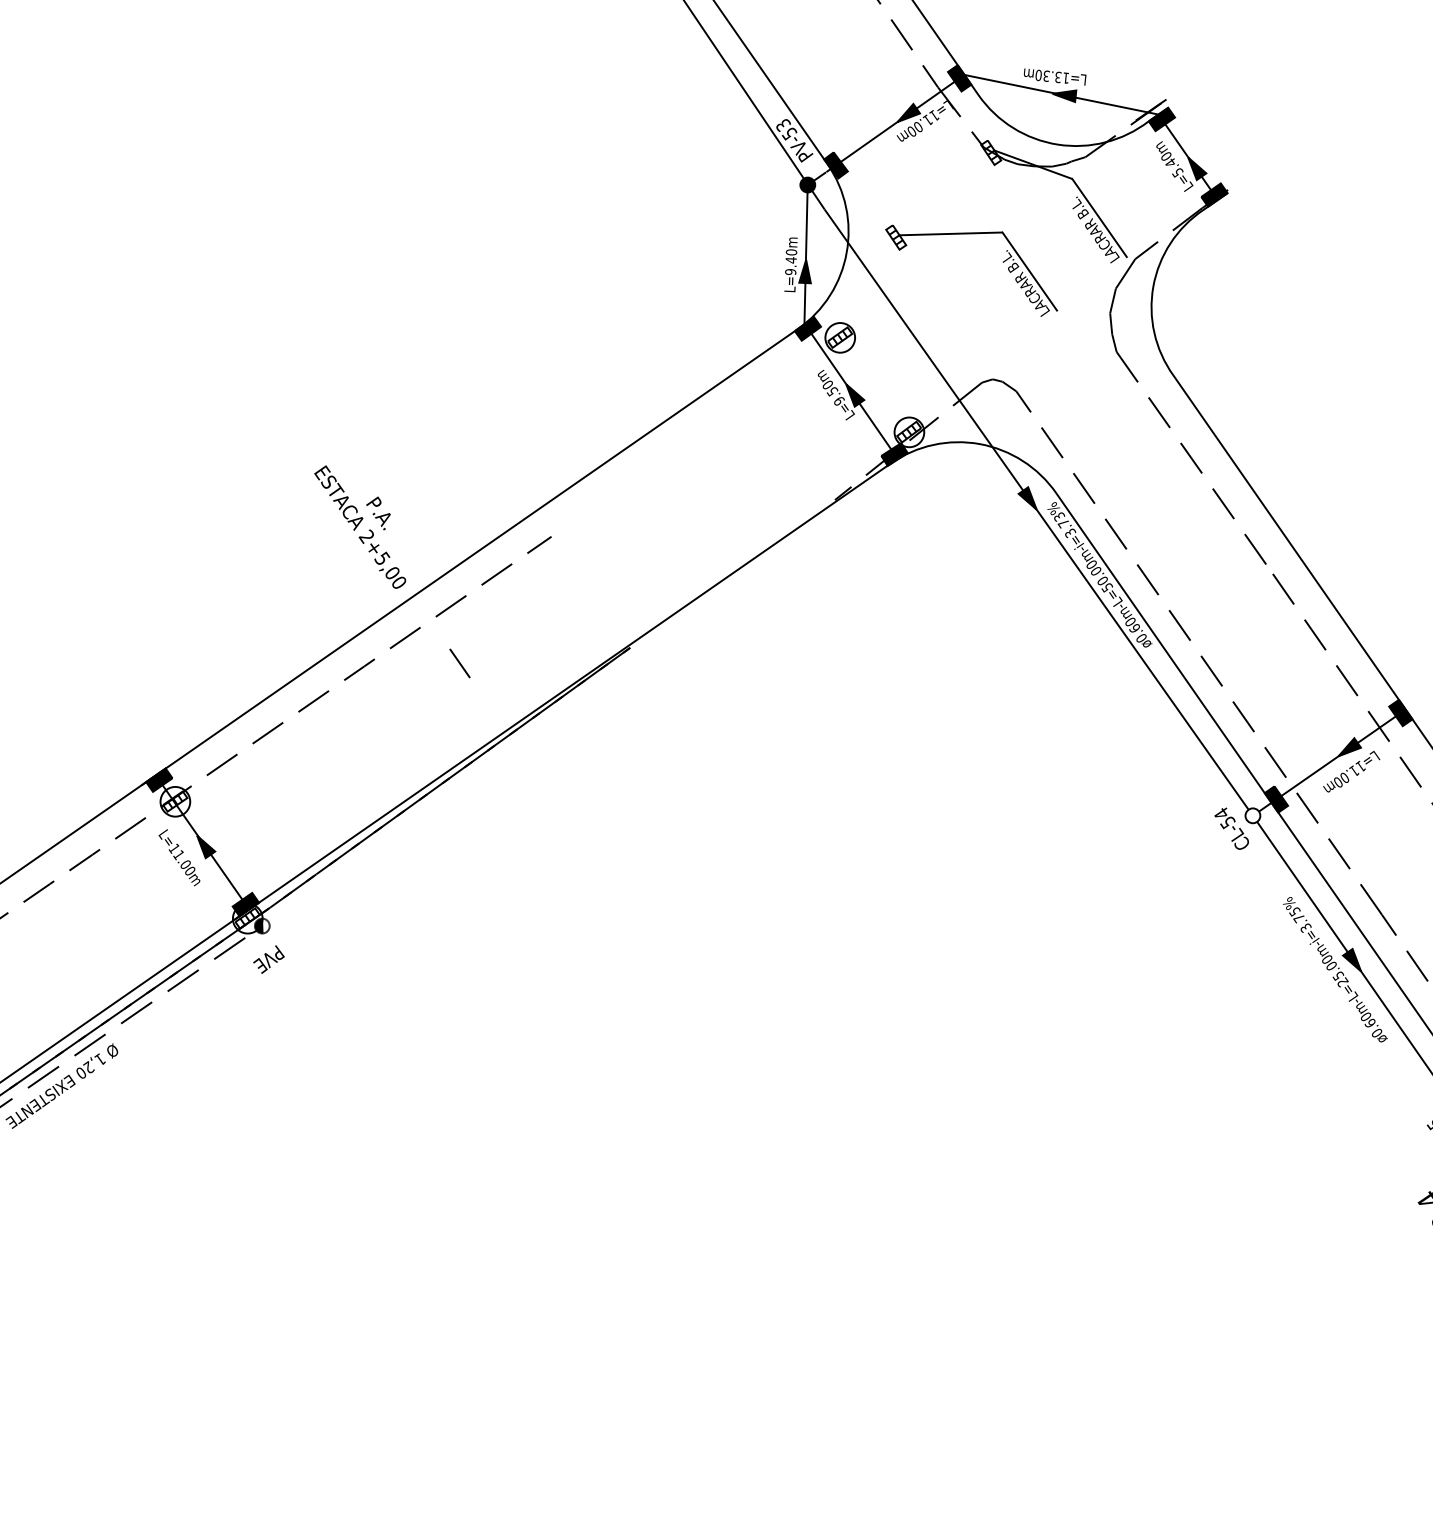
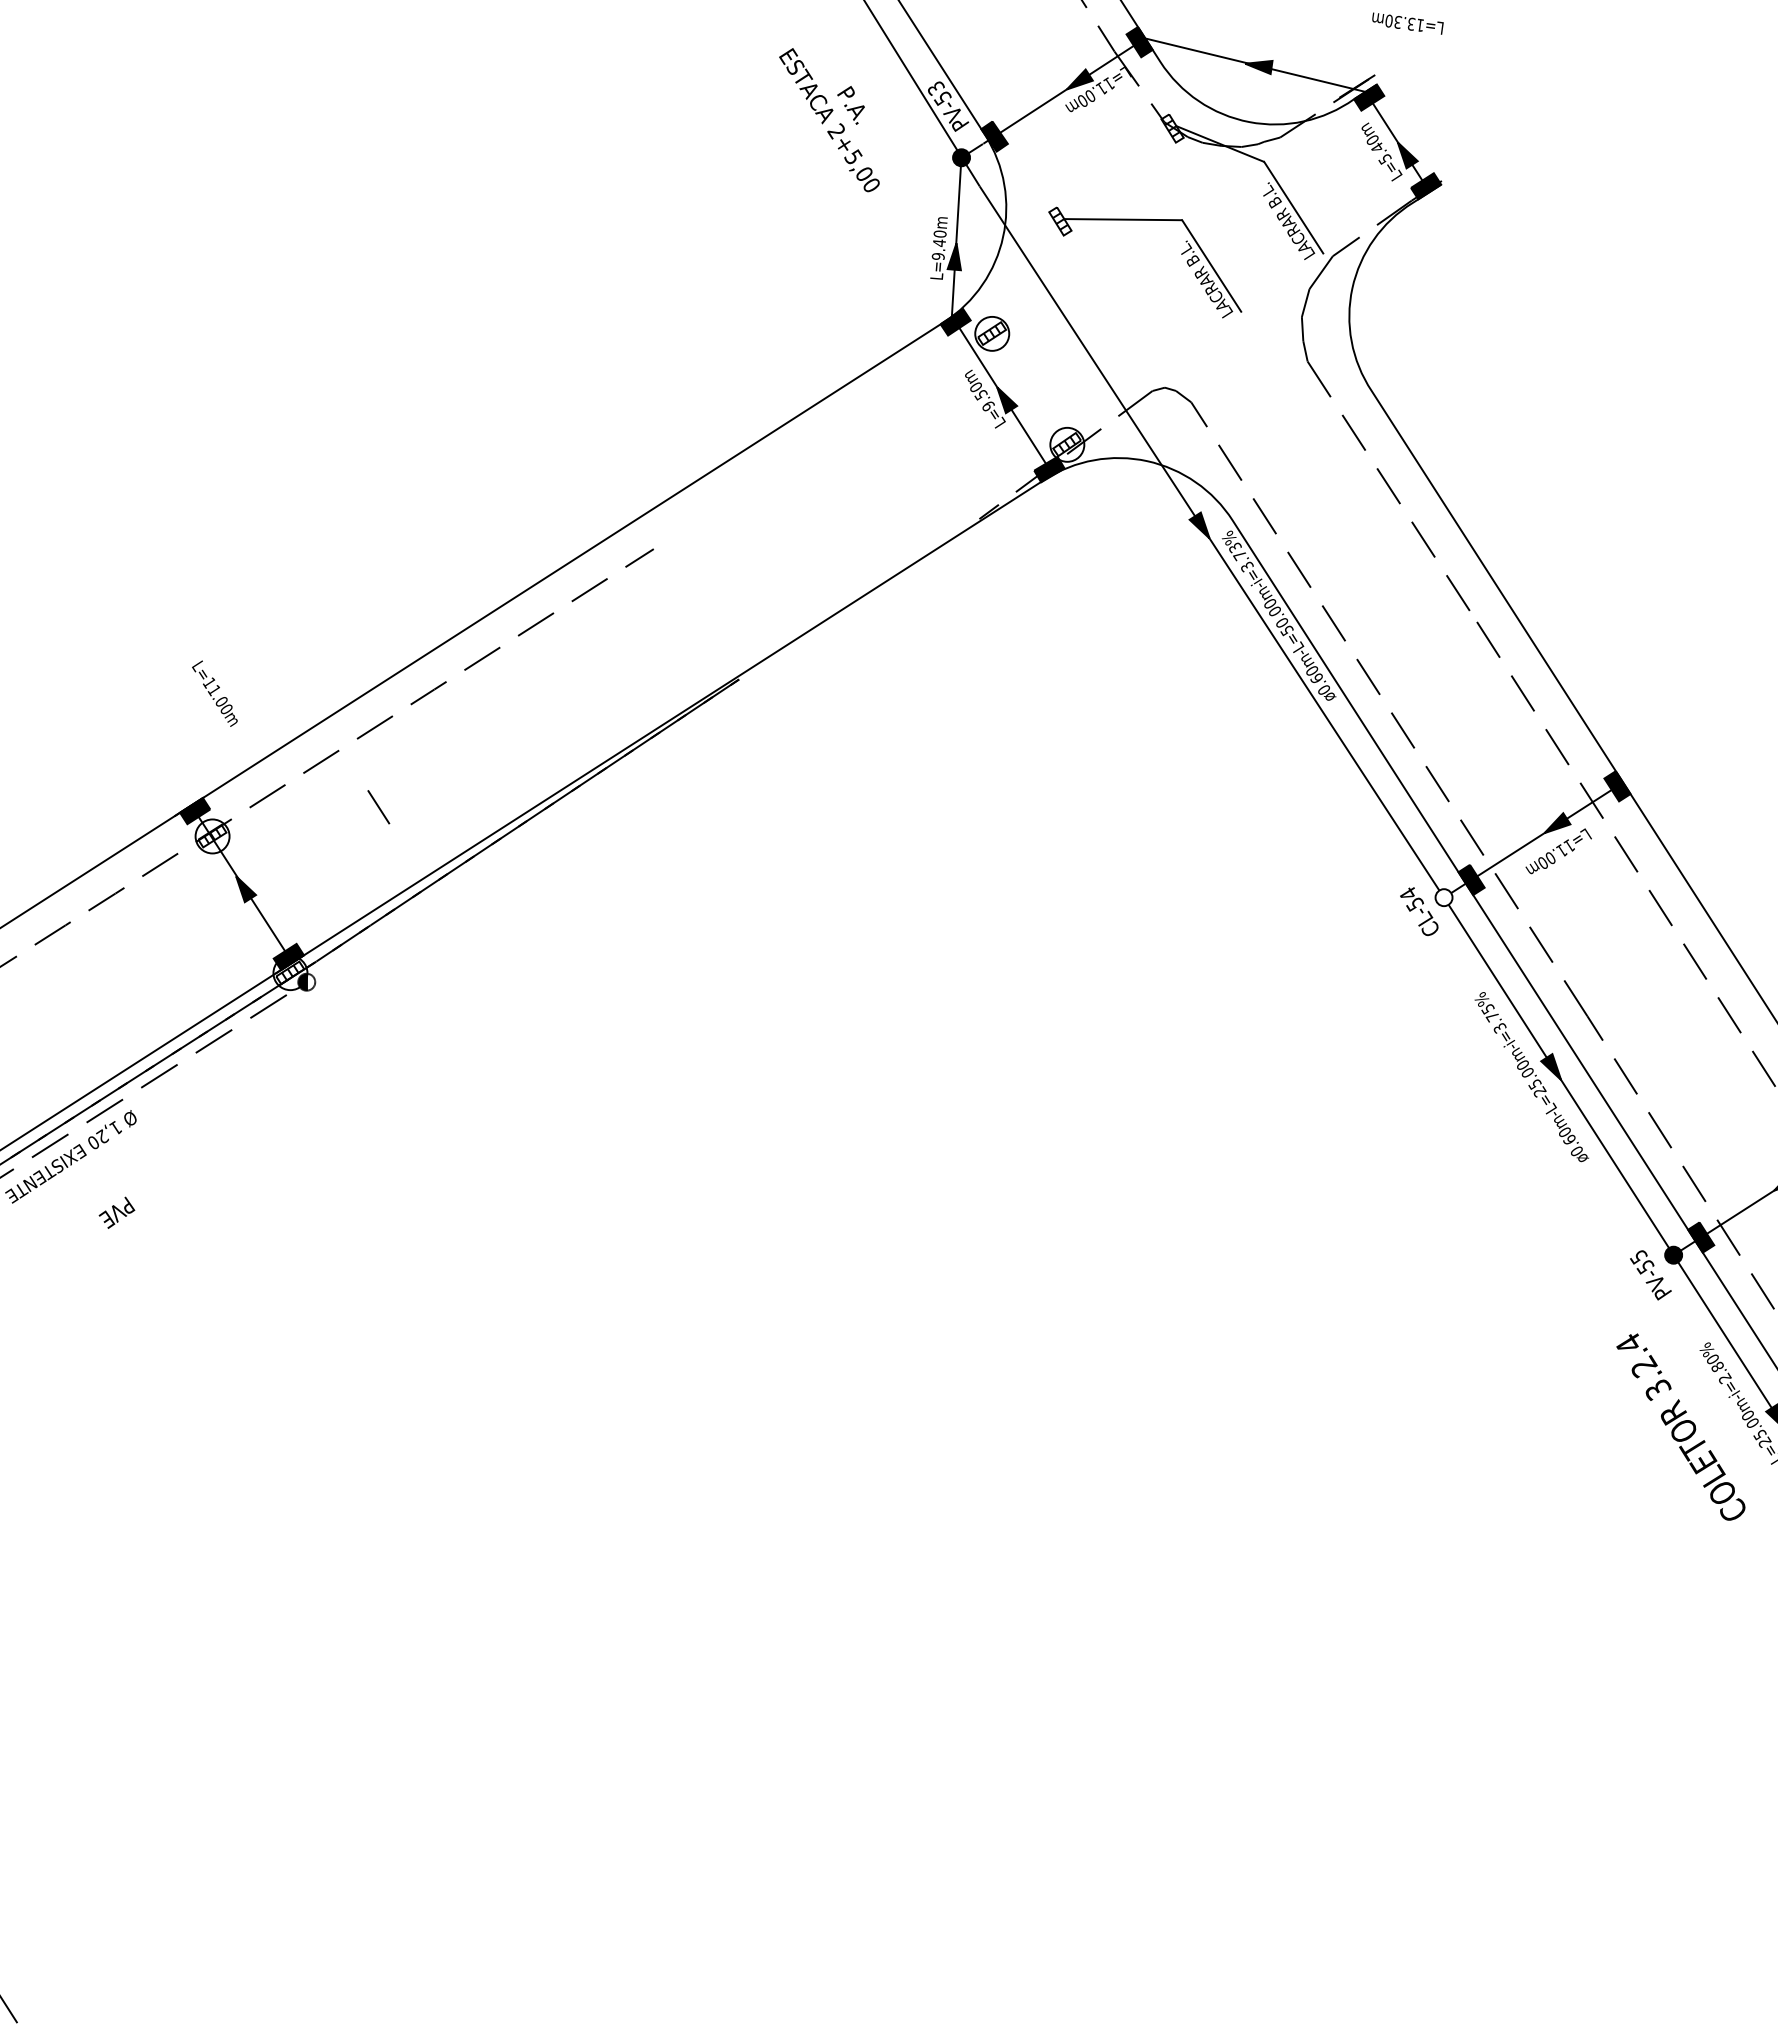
text: (1054, 76) -> (1407, 23), moved
text: (360, 527) -> (829, 120), moved
line: (459, 663) -> (378, 807), moved
text: (179, 857) -> (214, 693), moved
text: (268, 959) -> (116, 1212), moved

